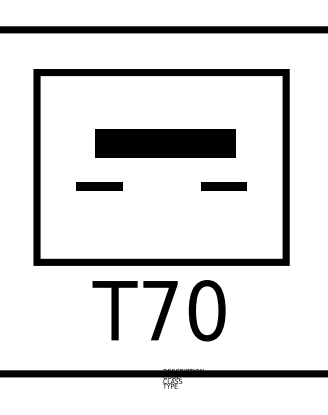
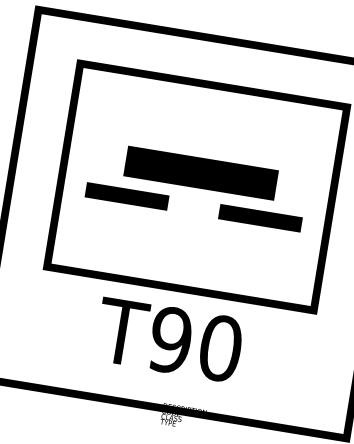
part: (165, 143) -> (201, 173), moved
part: (99, 186) -> (127, 196), size x1.67
part: (223, 186) -> (260, 218), size x1.67
text: (160, 310) -> (170, 340), T70 -> T90

